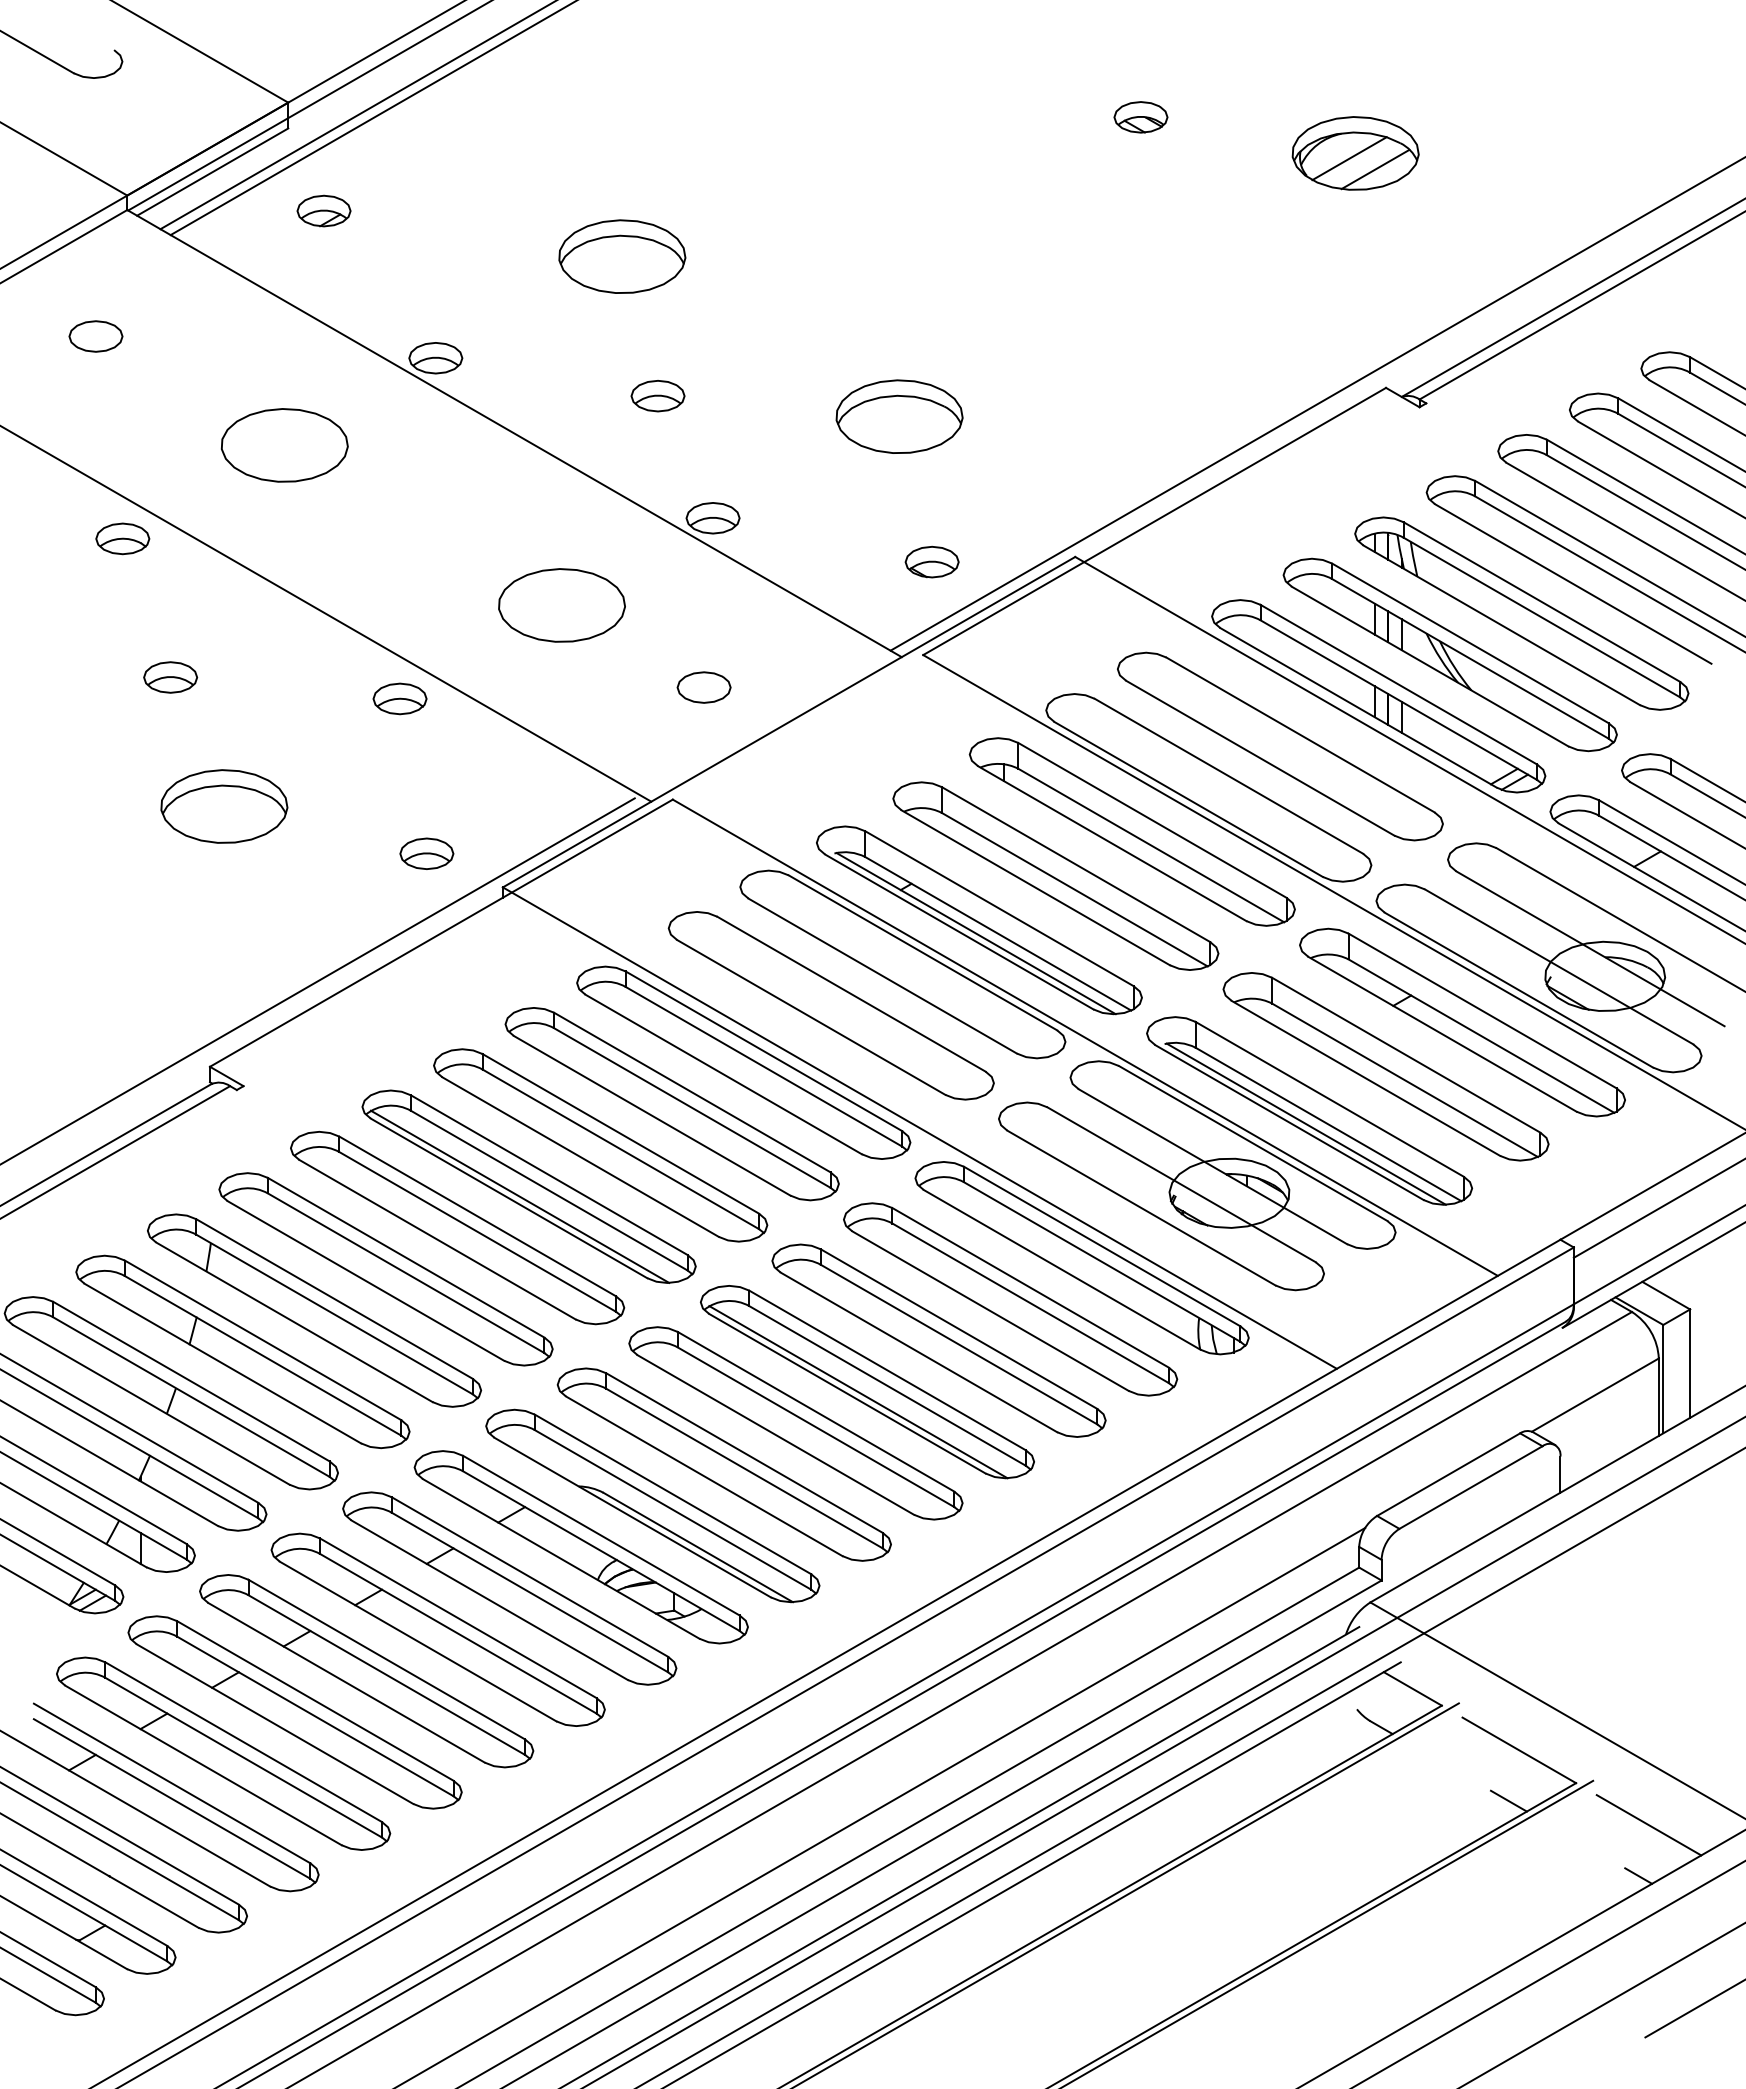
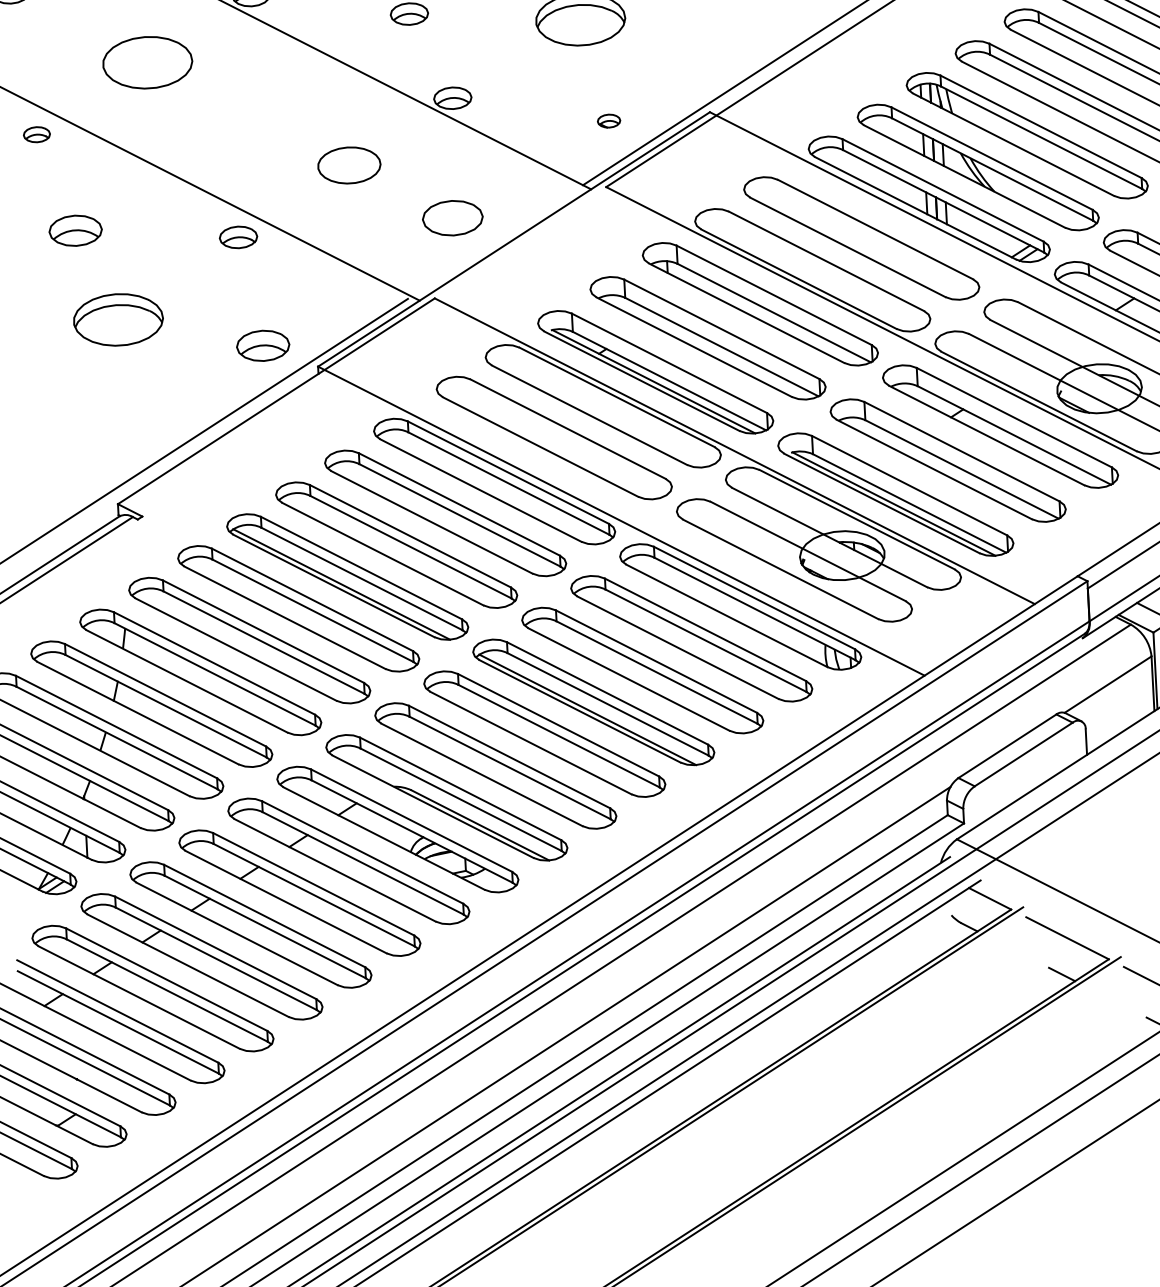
part: (122, 538) -> (36, 134), size x0.7
part: (931, 561) -> (608, 120), size x0.6
part: (561, 605) -> (349, 165), size x0.7
part: (170, 677) -> (75, 230), size x1.4
part: (703, 687) -> (452, 218), size x1.6
part: (426, 853) -> (262, 345), size x1.4

